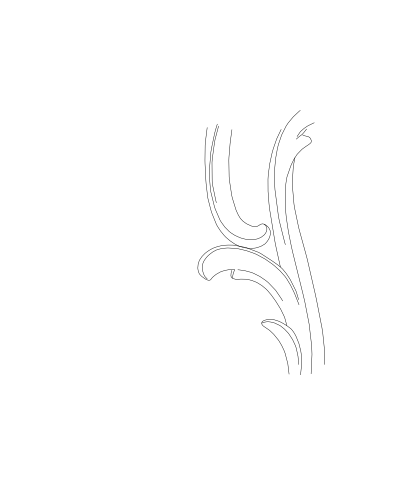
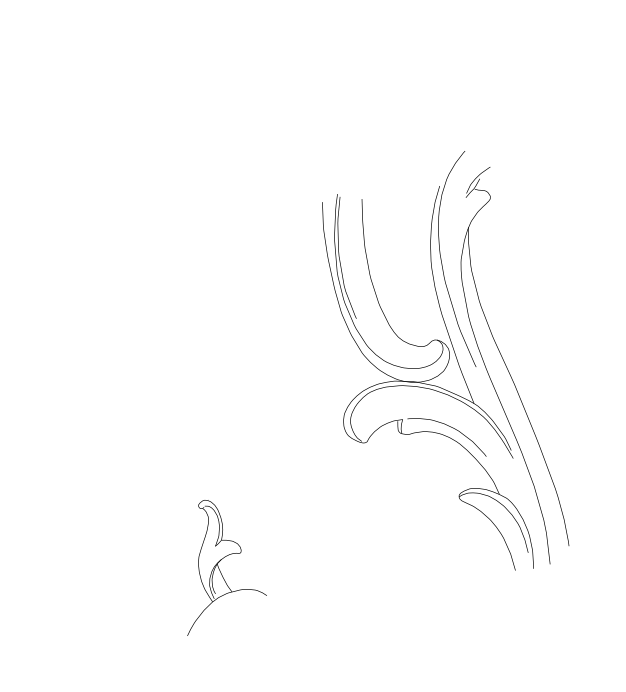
part: (106, 340) -> (218, 564), added

